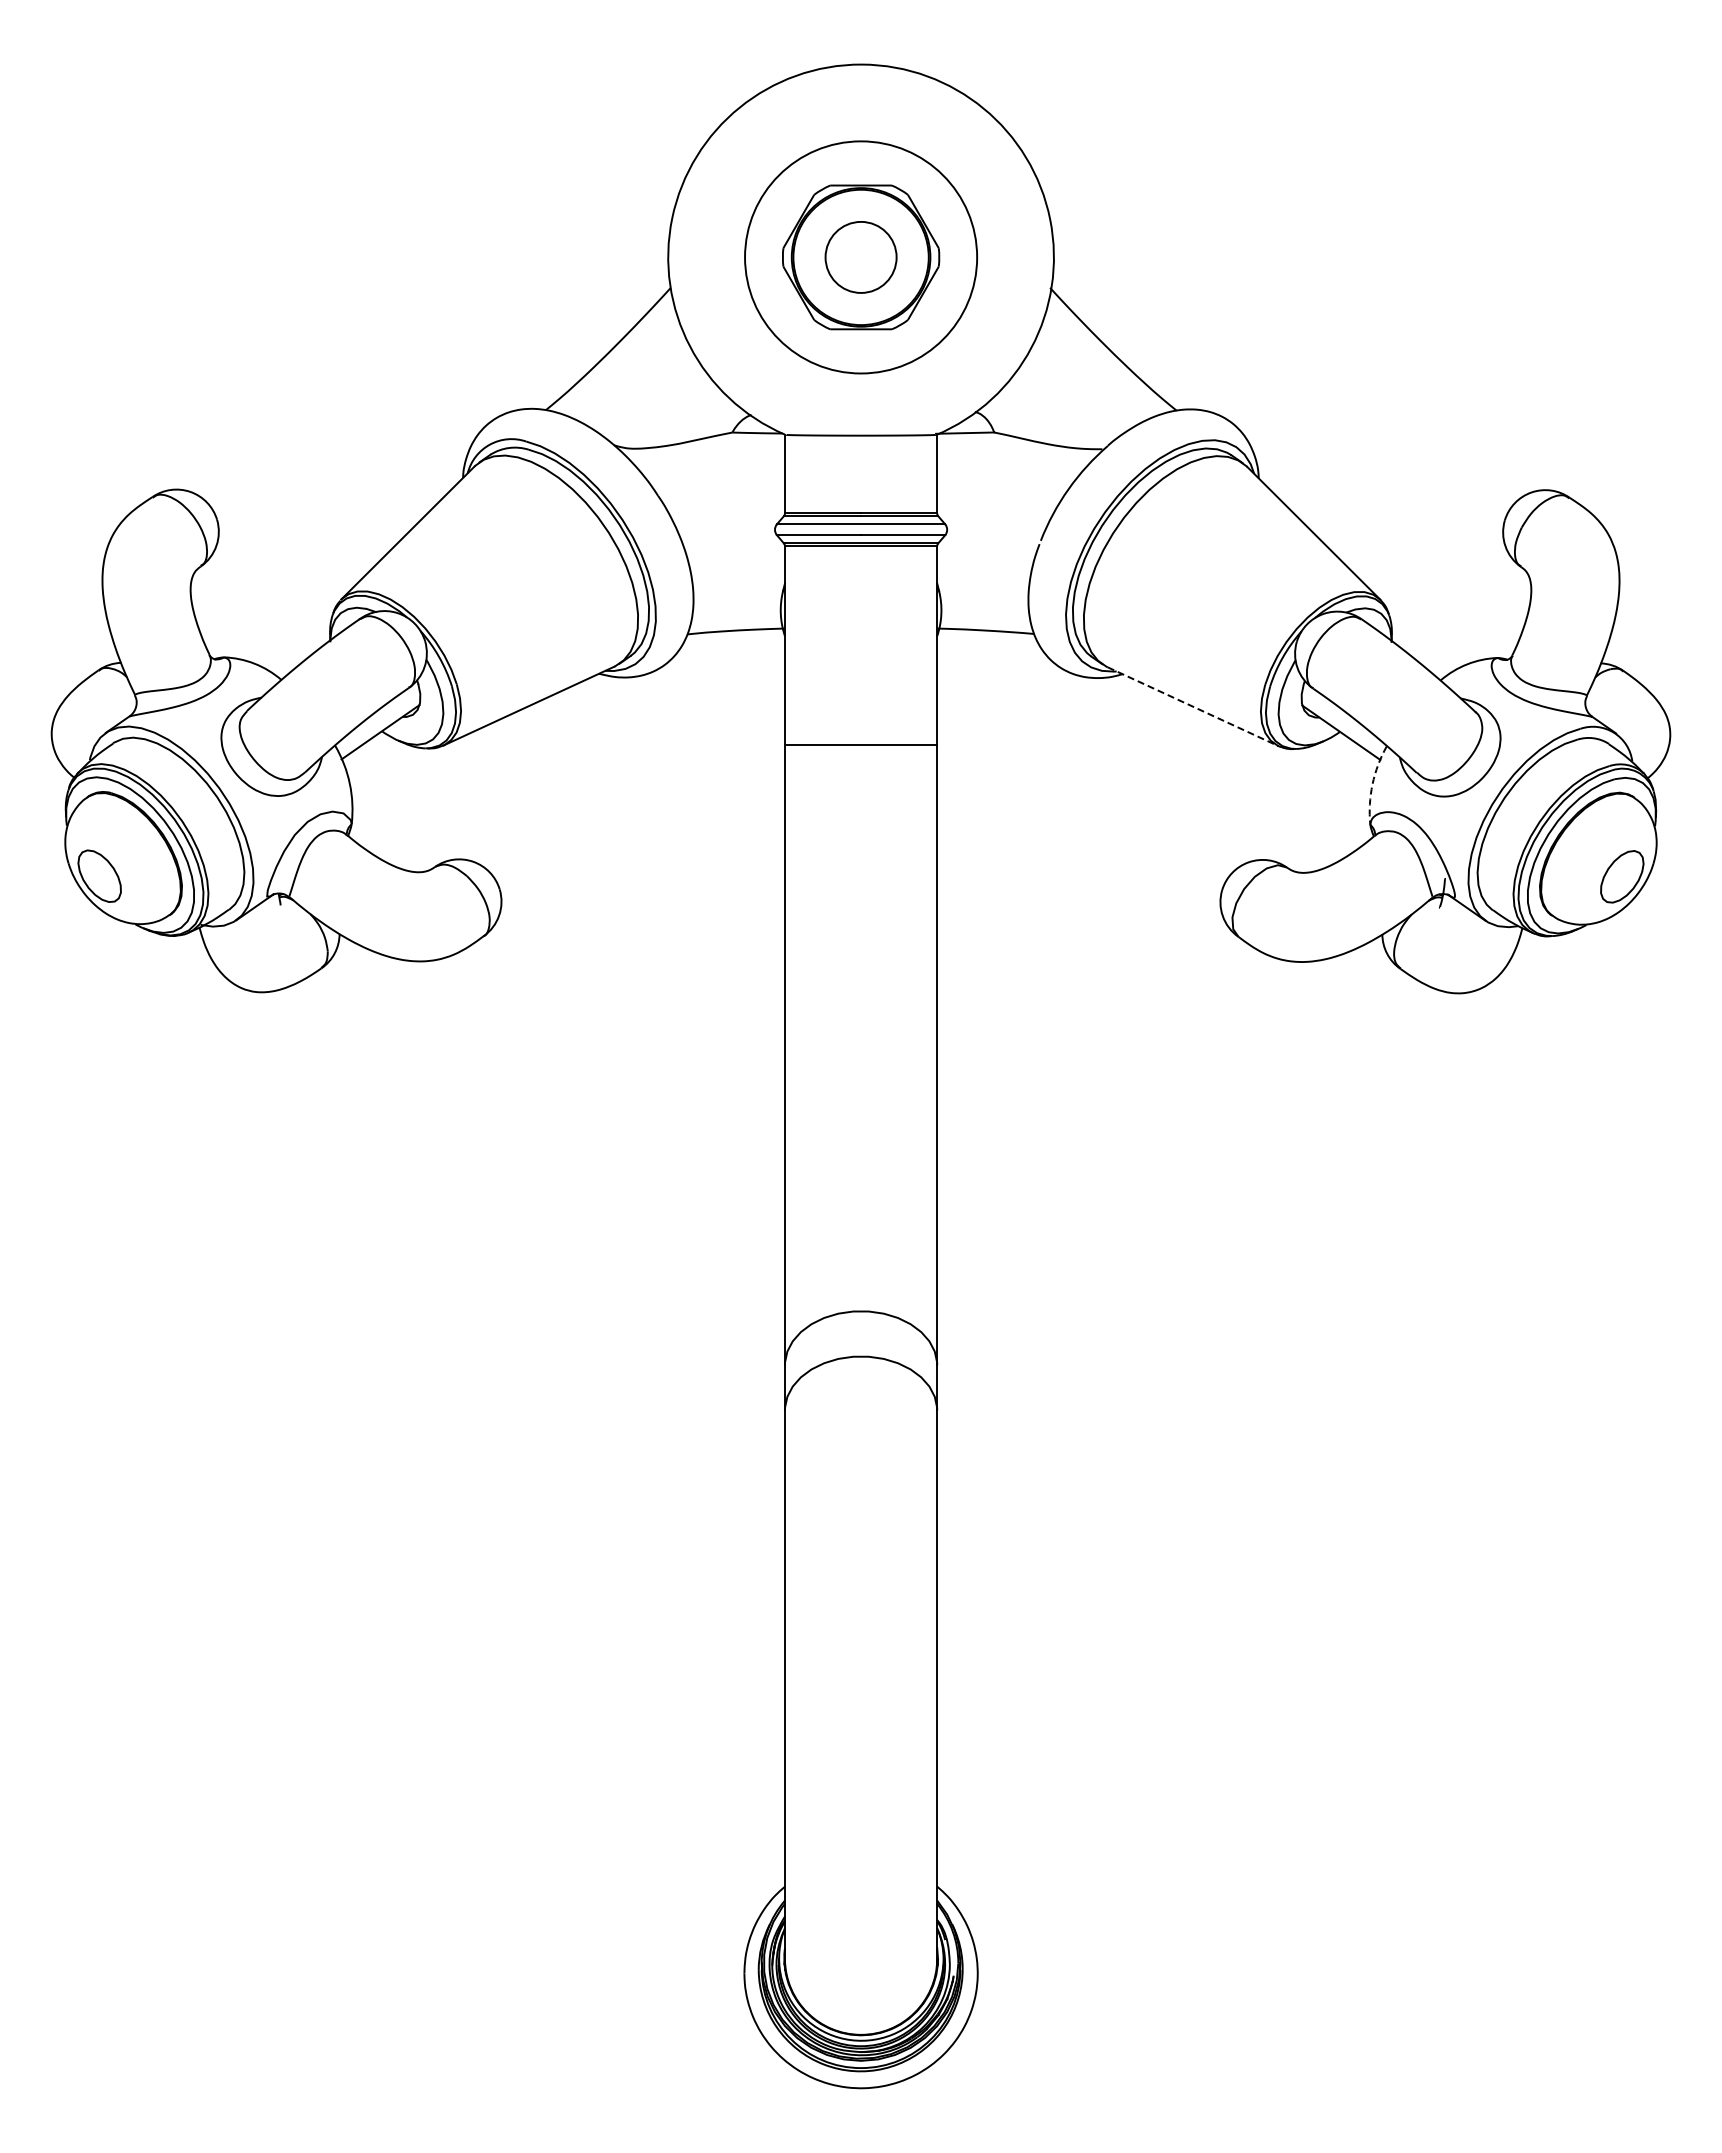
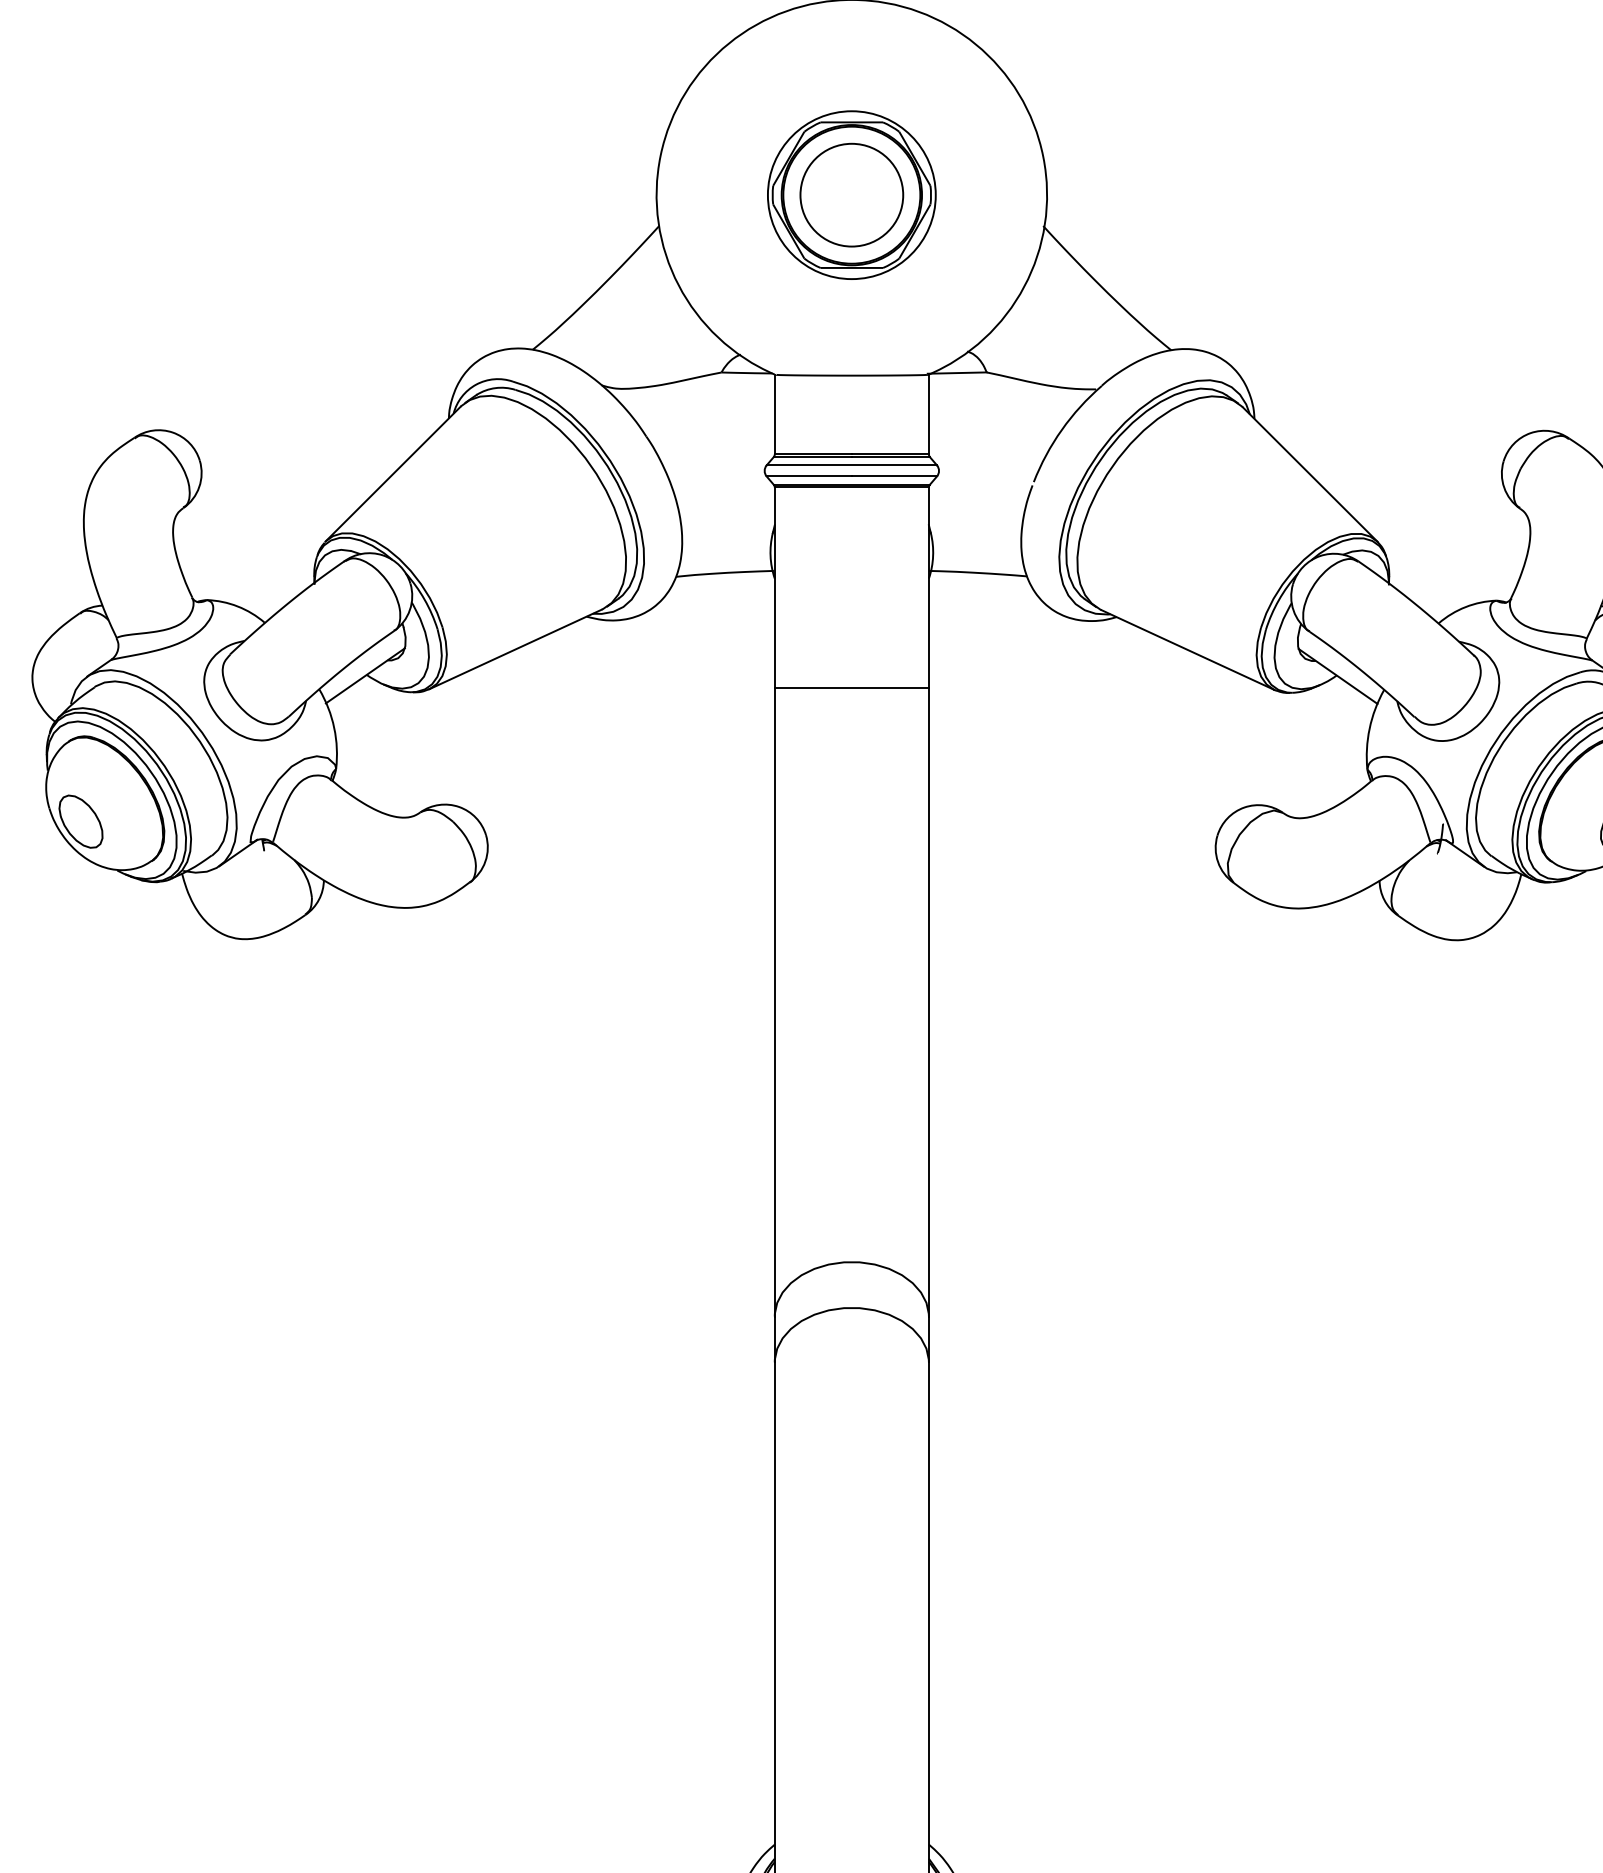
circle: (860, 257) -> (851, 195), size x0.71
circle: (860, 257) -> (851, 195), size x1.43
line: (1193, 706) -> (1188, 649), dashed -> solid
arc: (1372, 784) -> (1369, 728), dashed -> solid

